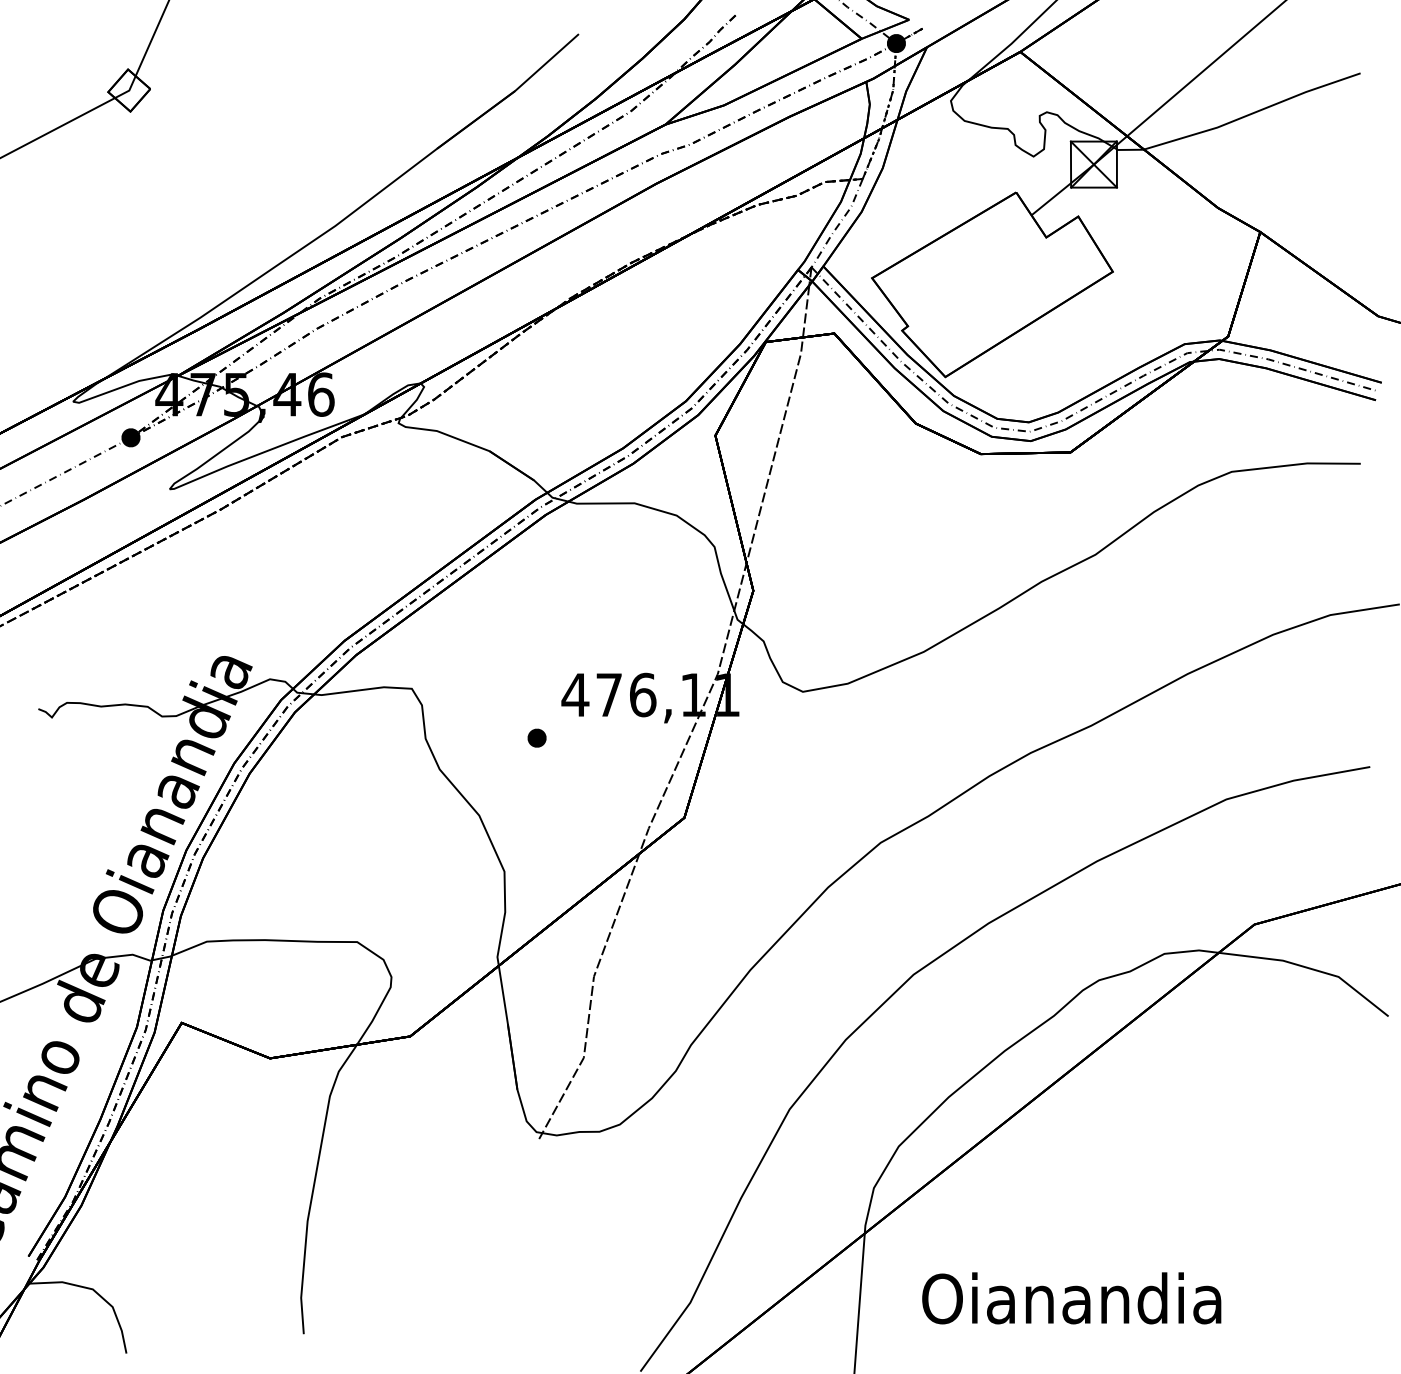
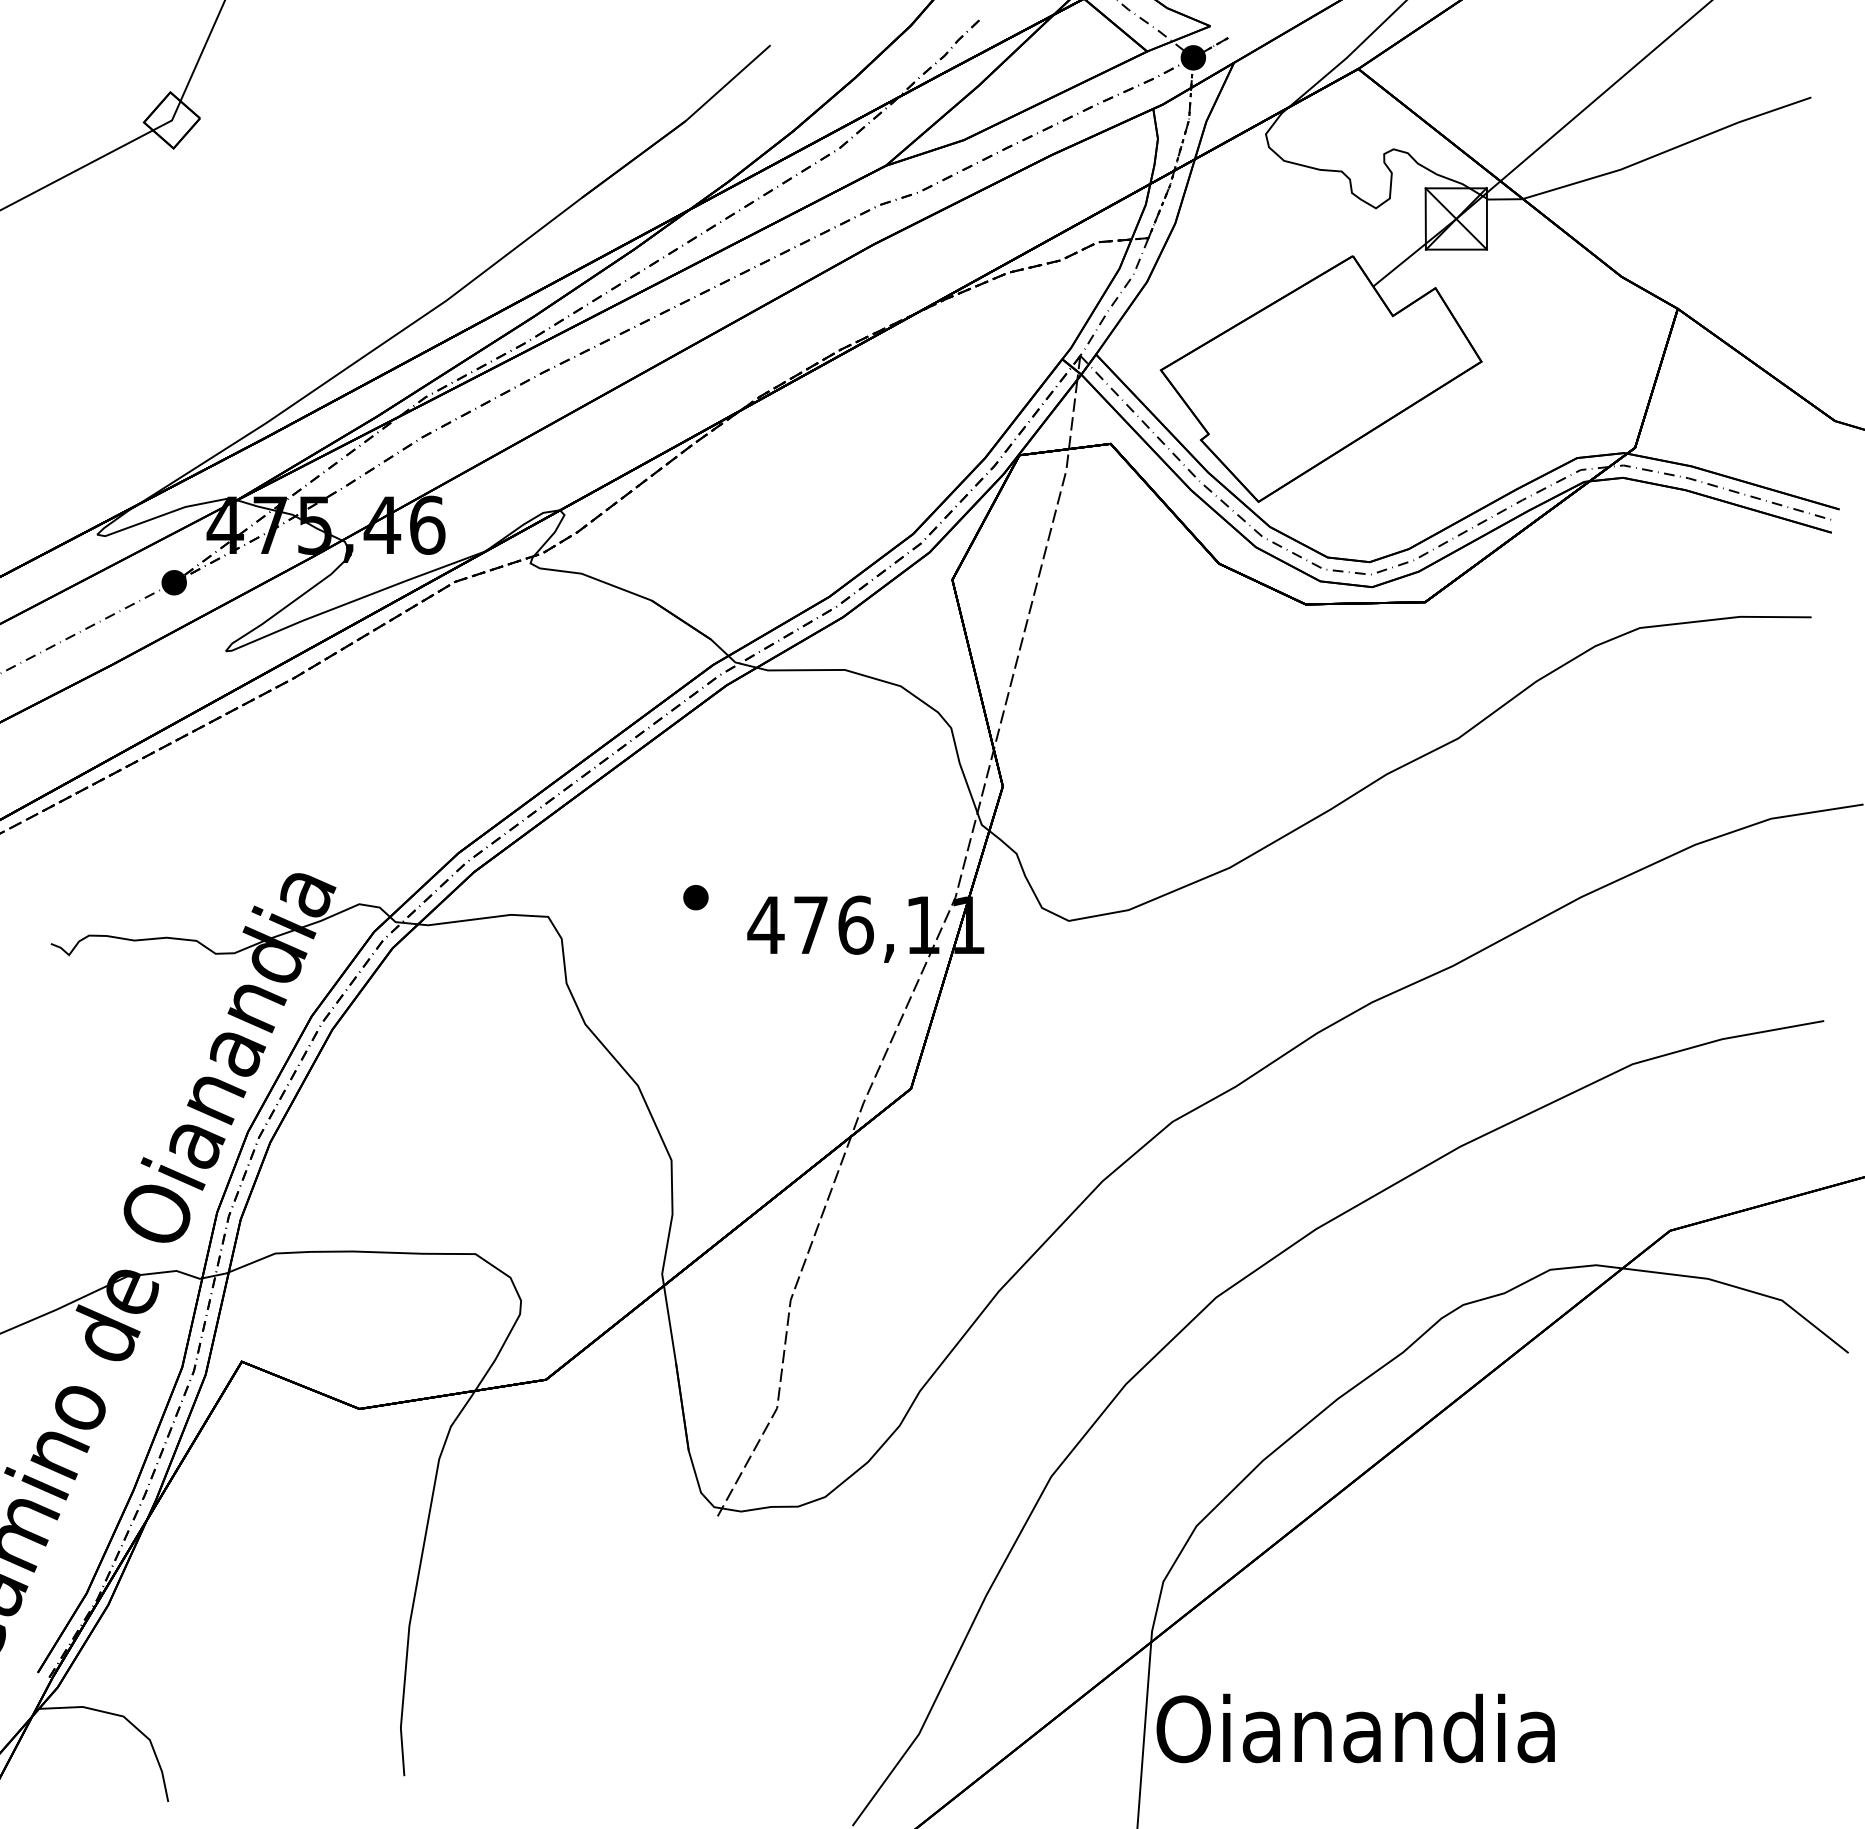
part: (536, 738) -> (695, 897), moved
text: (1071, 1298) -> (1355, 1728), moved

